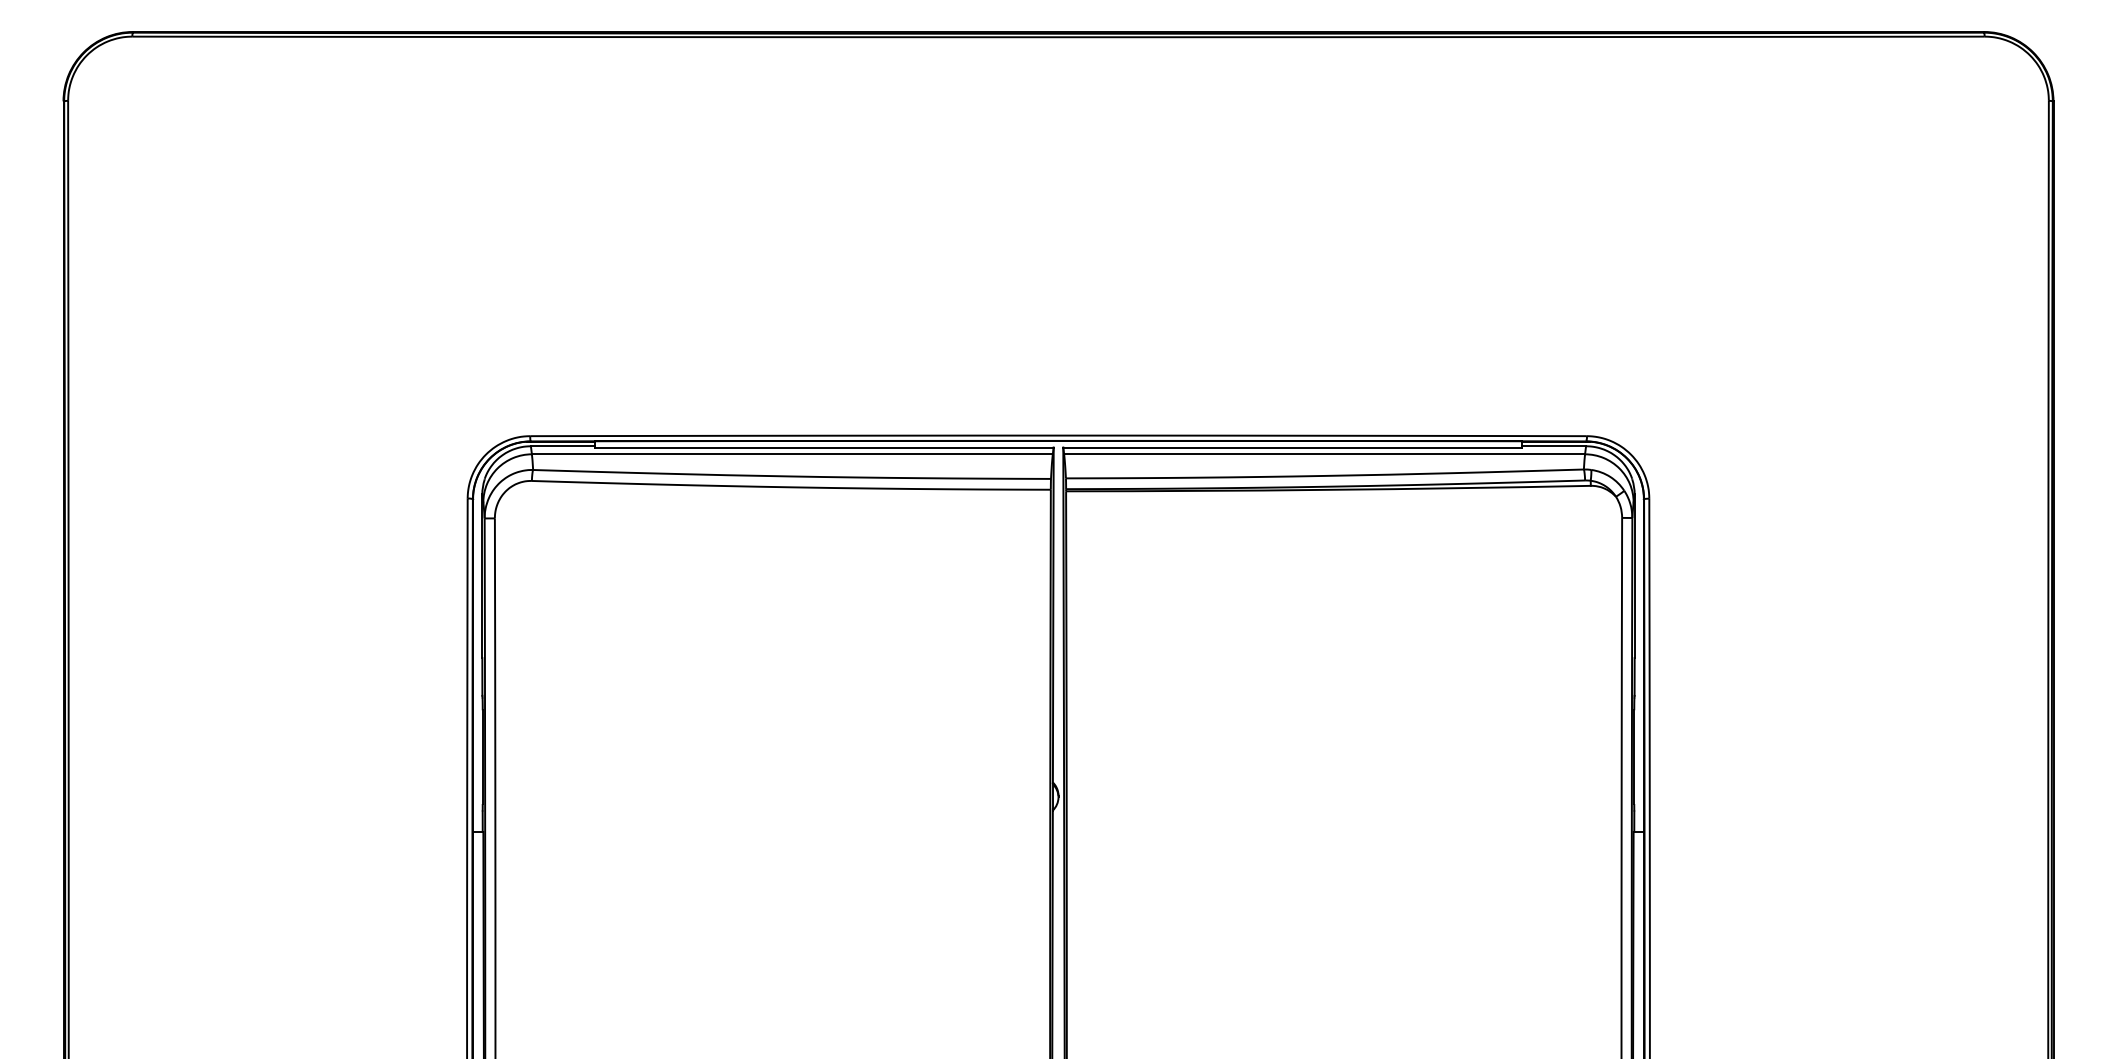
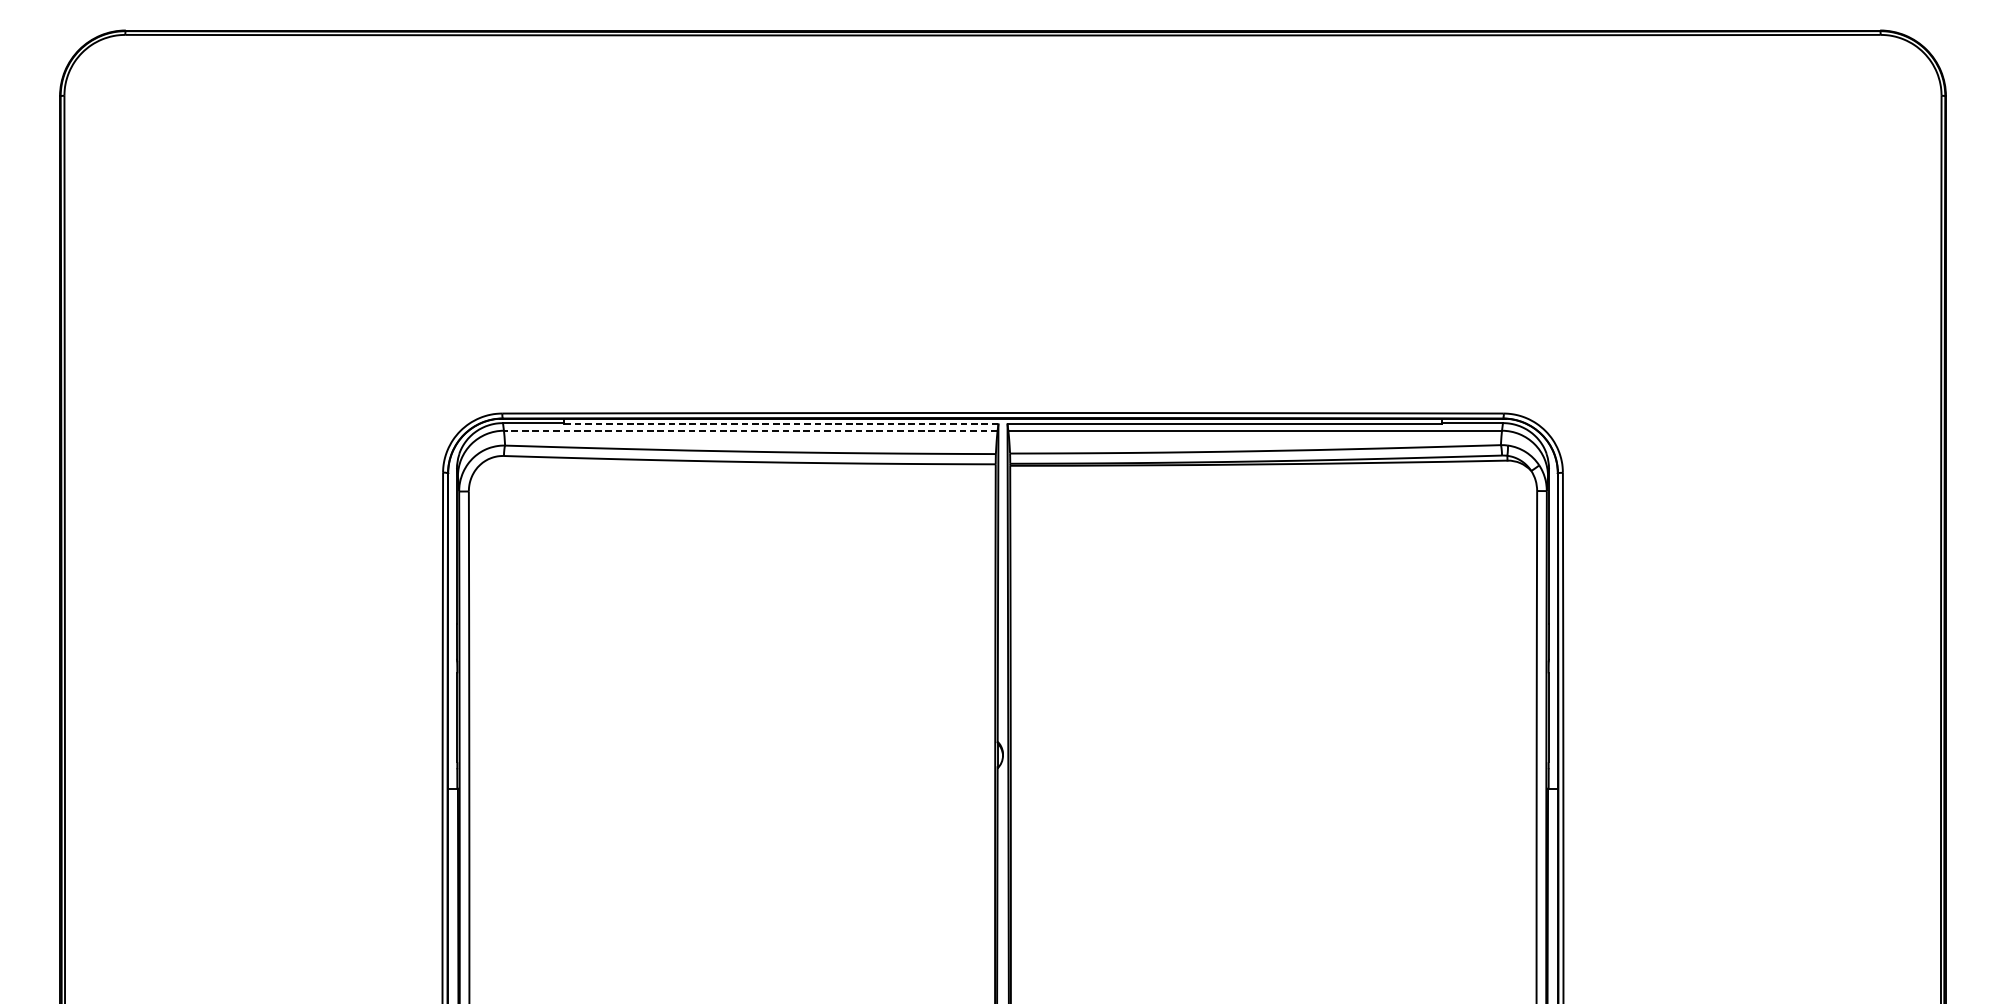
line: (824, 447) -> (781, 424), solid -> dashed
line: (791, 454) -> (749, 430), solid -> dashed

